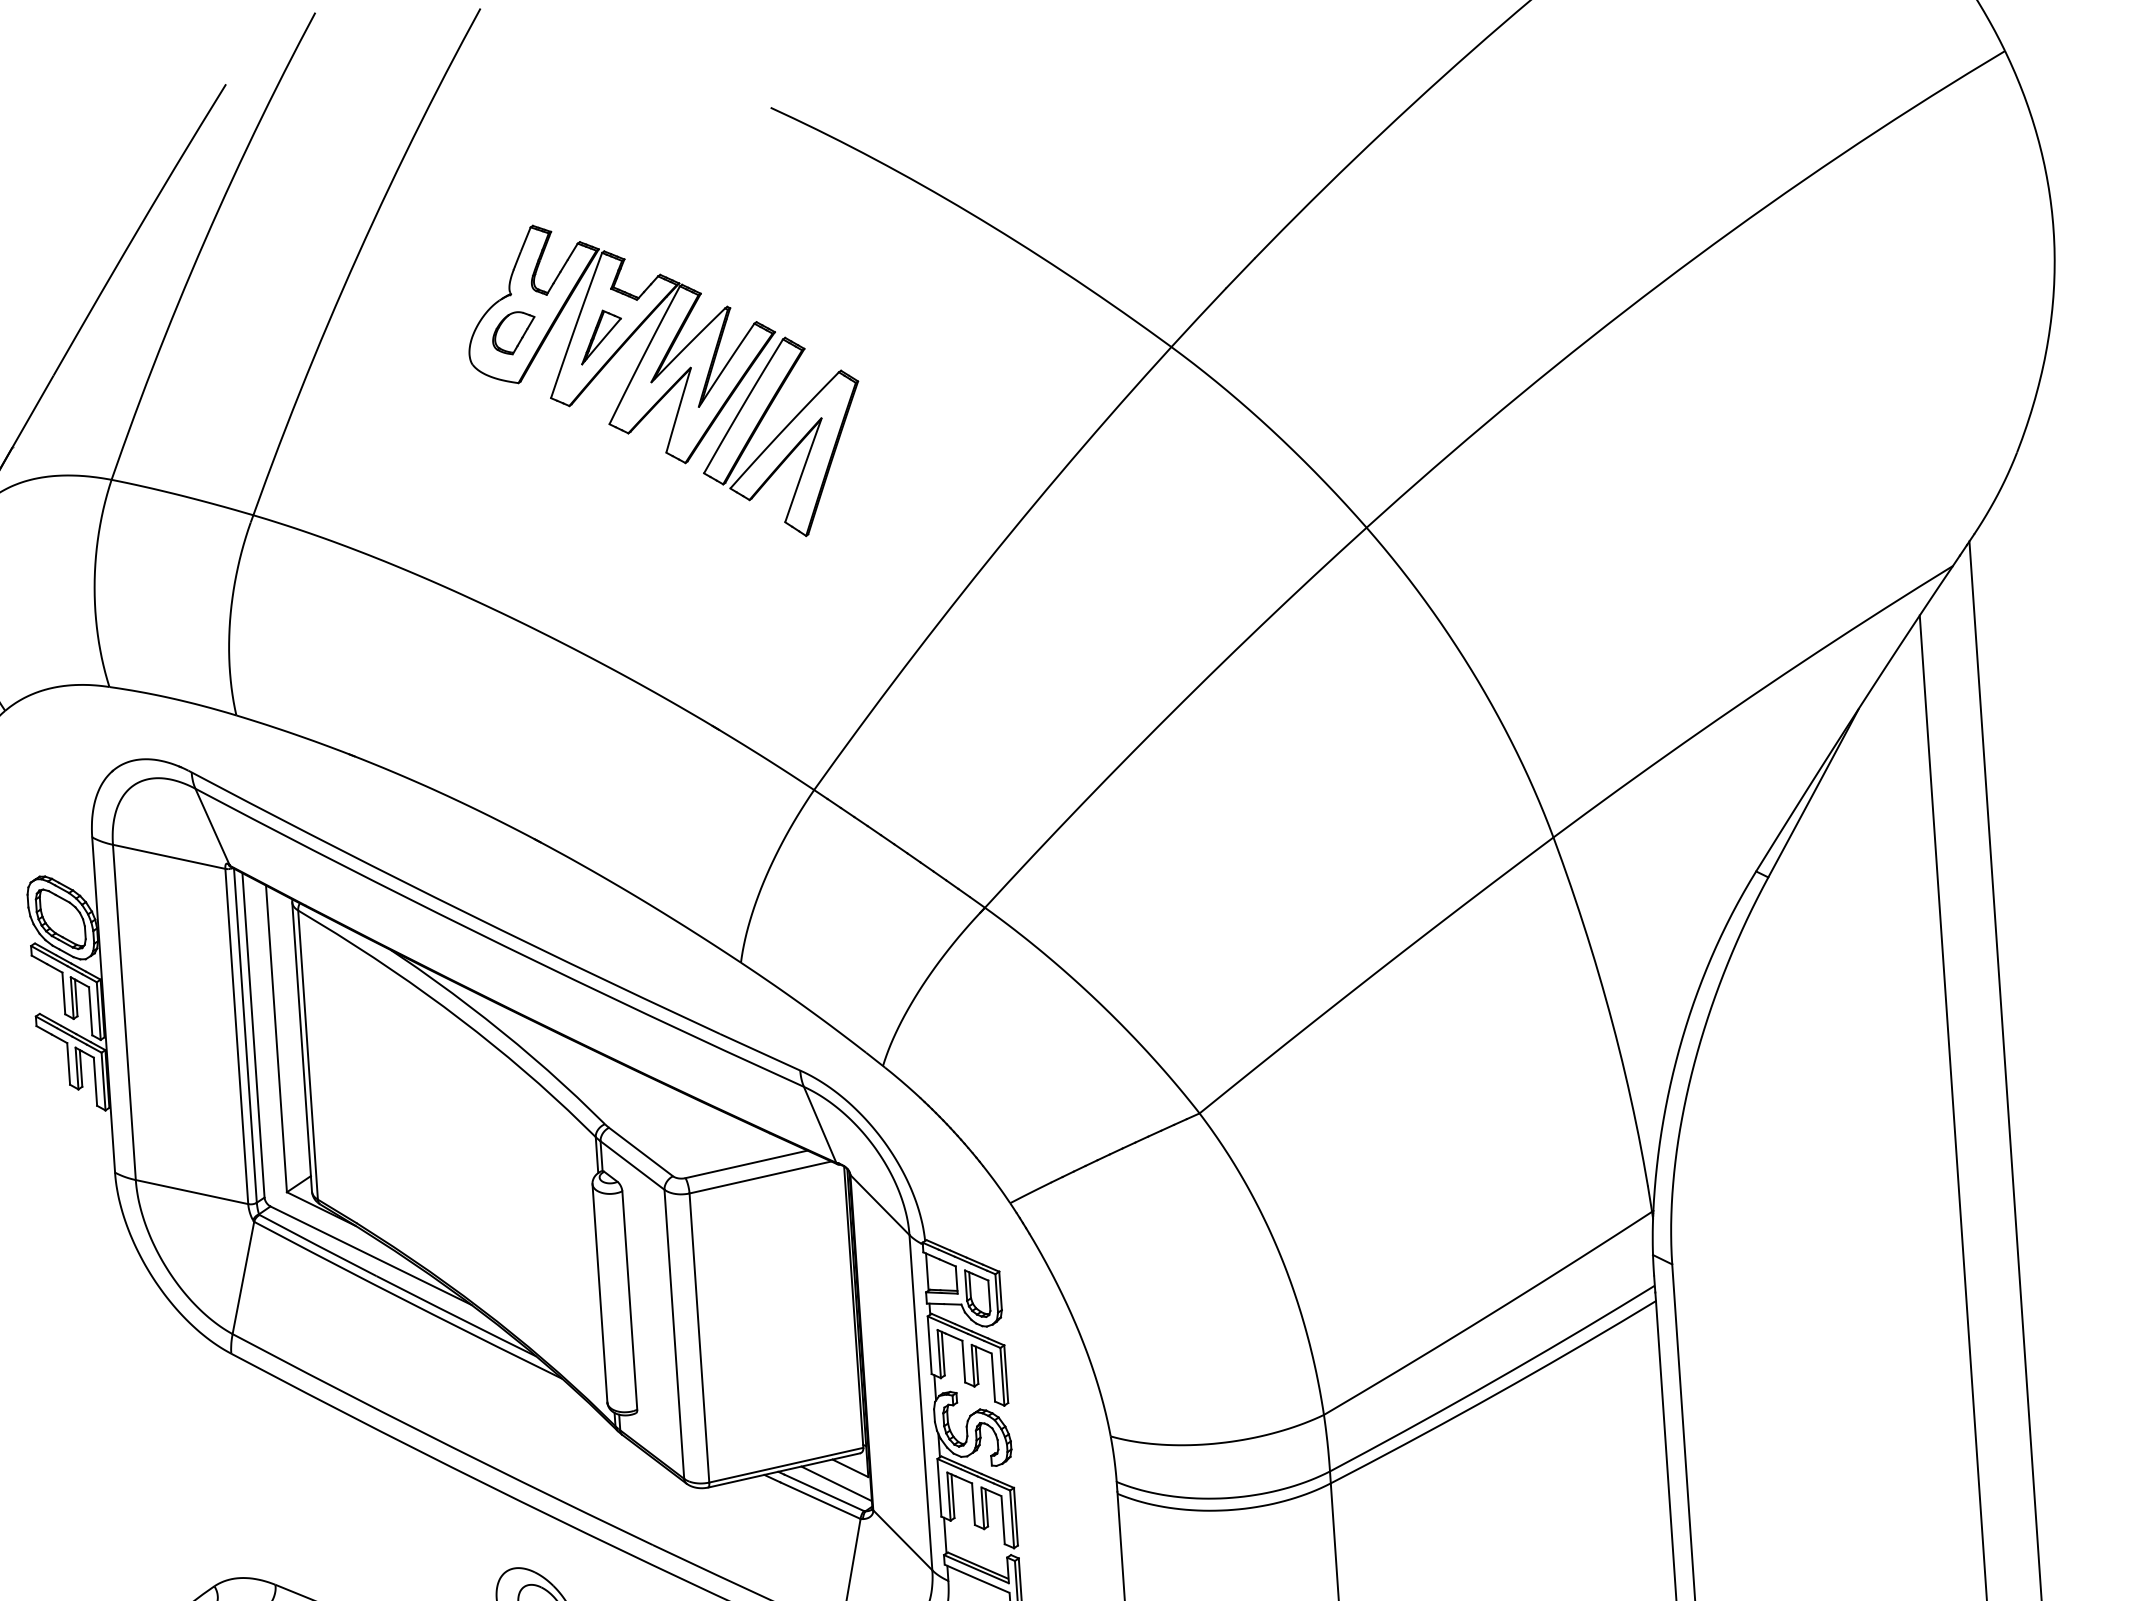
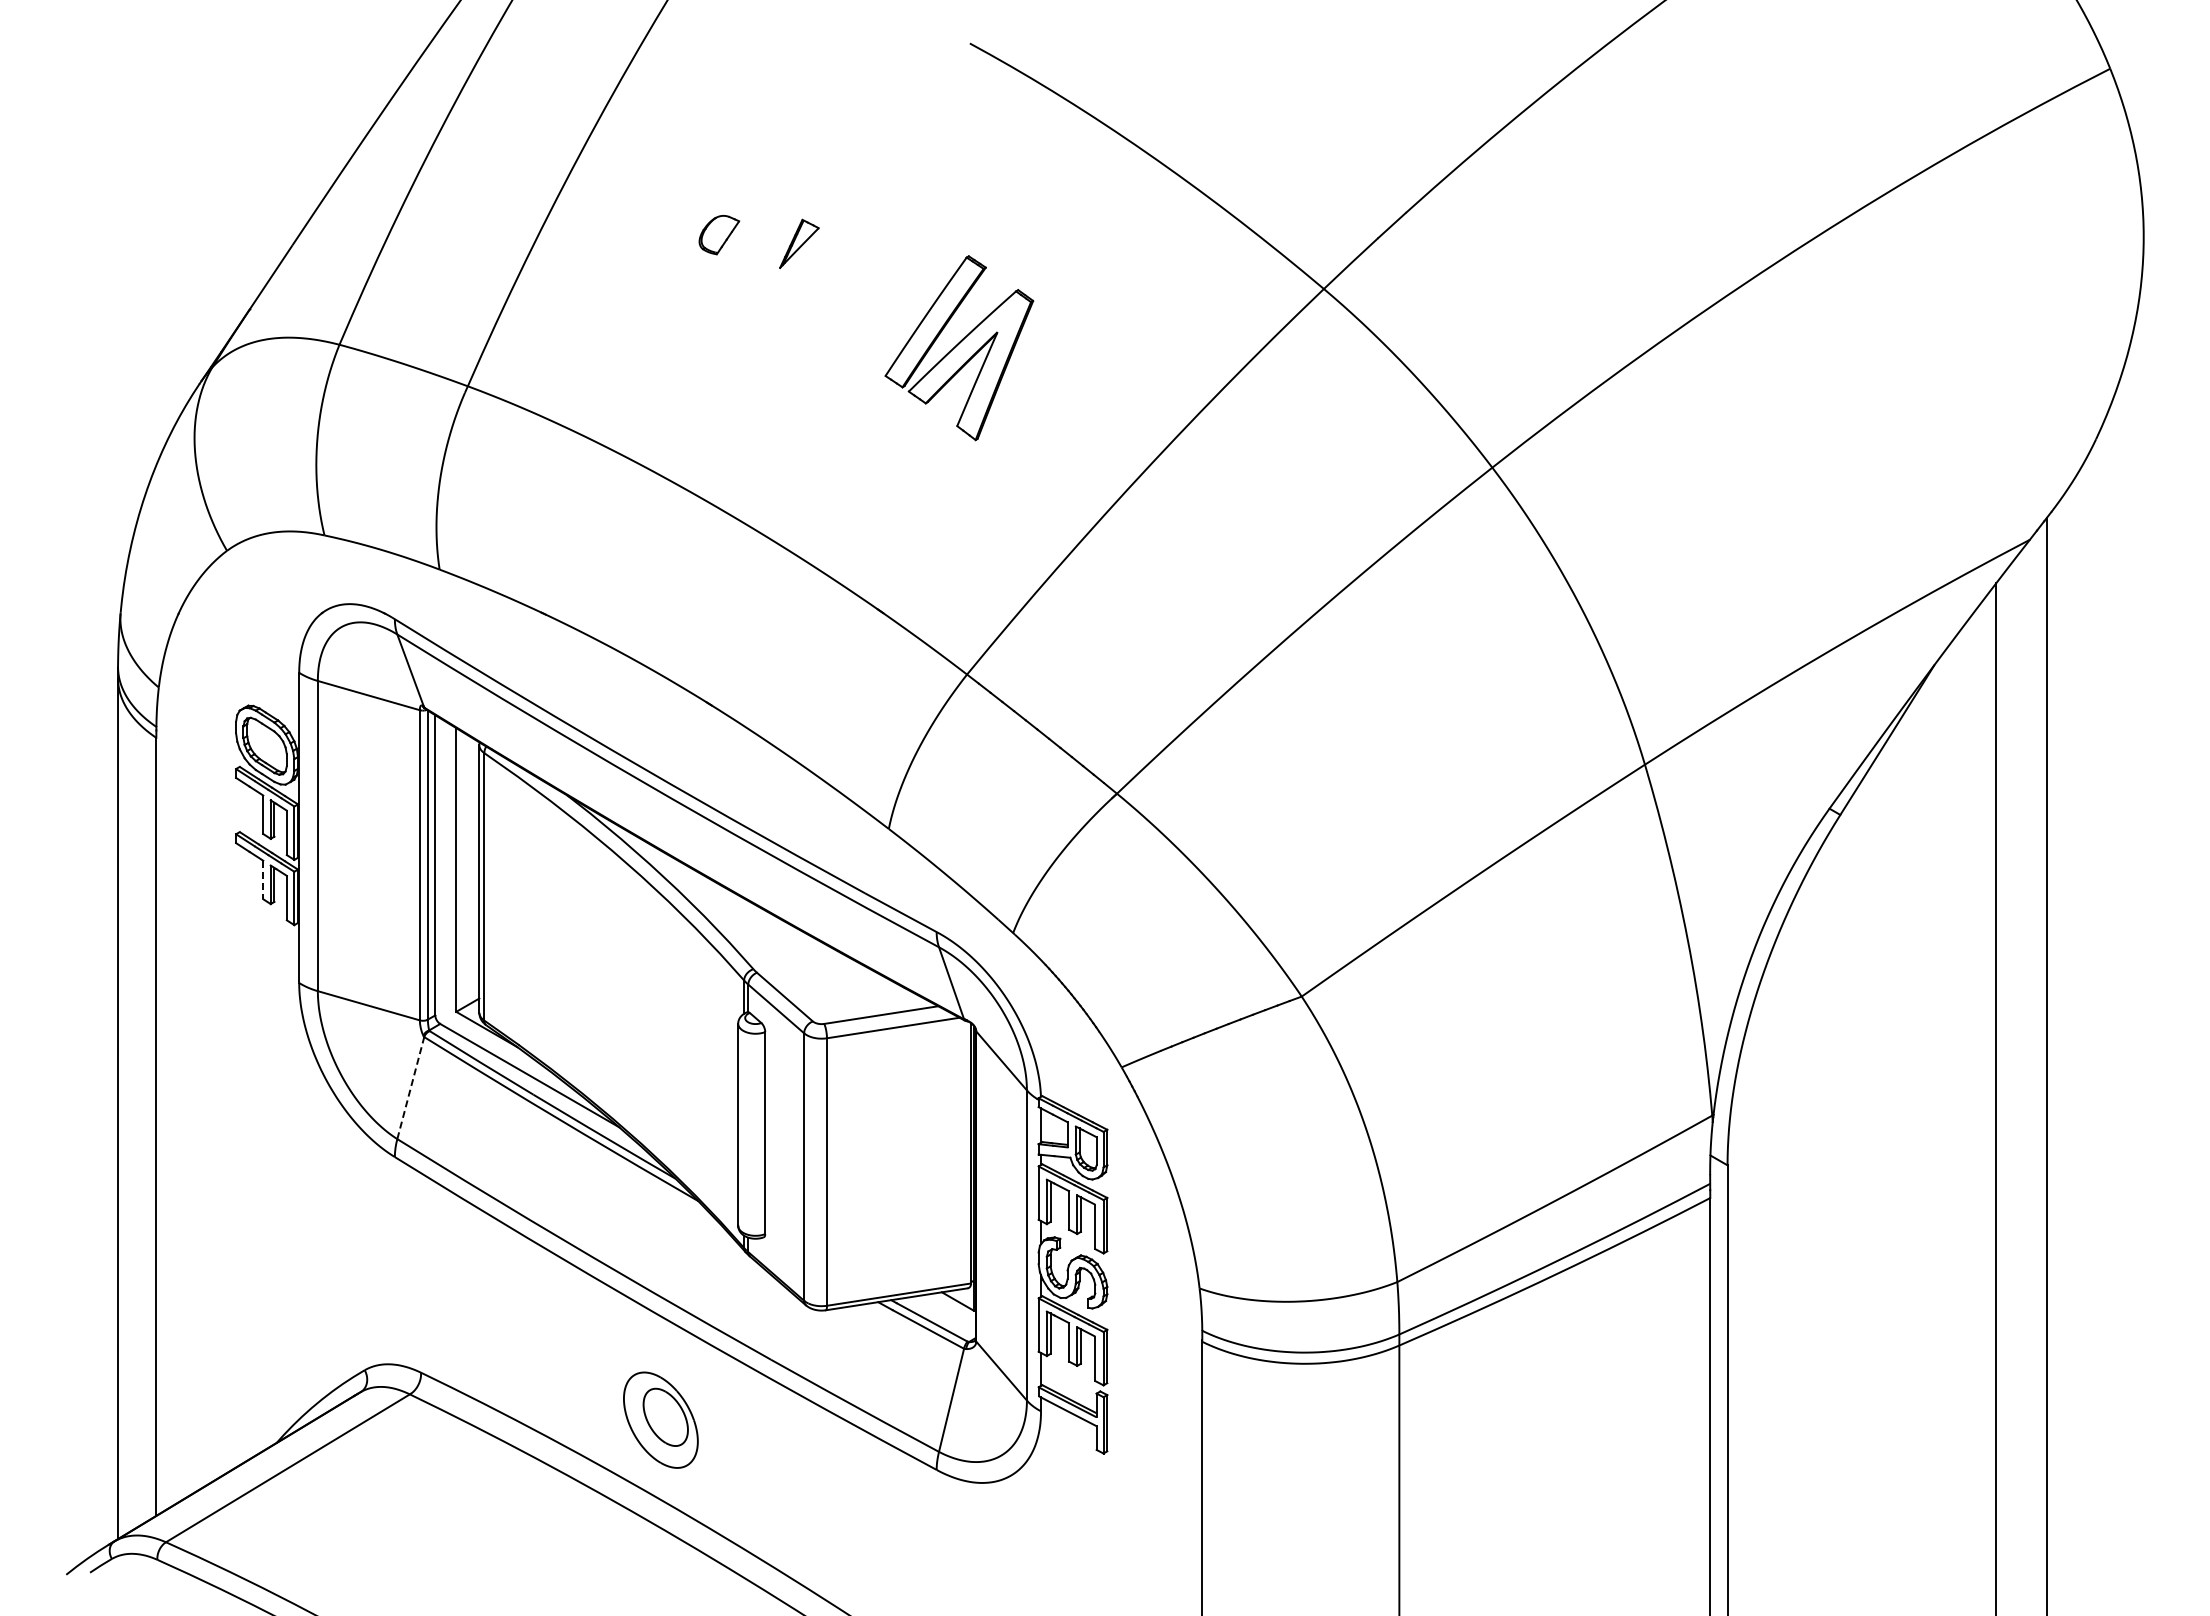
part: (622, 343) -> (818, 251), removed
line: (68, 1064) -> (263, 880), solid -> dashed
line: (243, 1278) -> (410, 1088), solid -> dashed
line: (835, 1483) -> (943, 1314), removed

